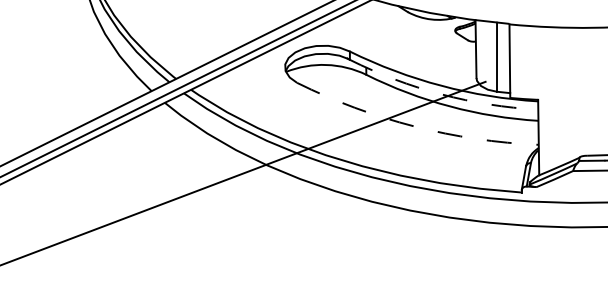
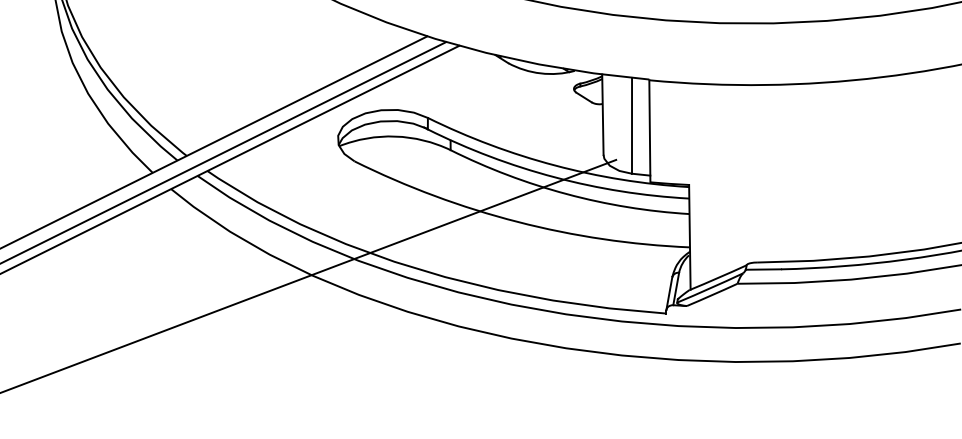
arc: (441, 94) -> (554, 177), dashed -> solid
arc: (414, 126) -> (517, 221), dashed -> solid

